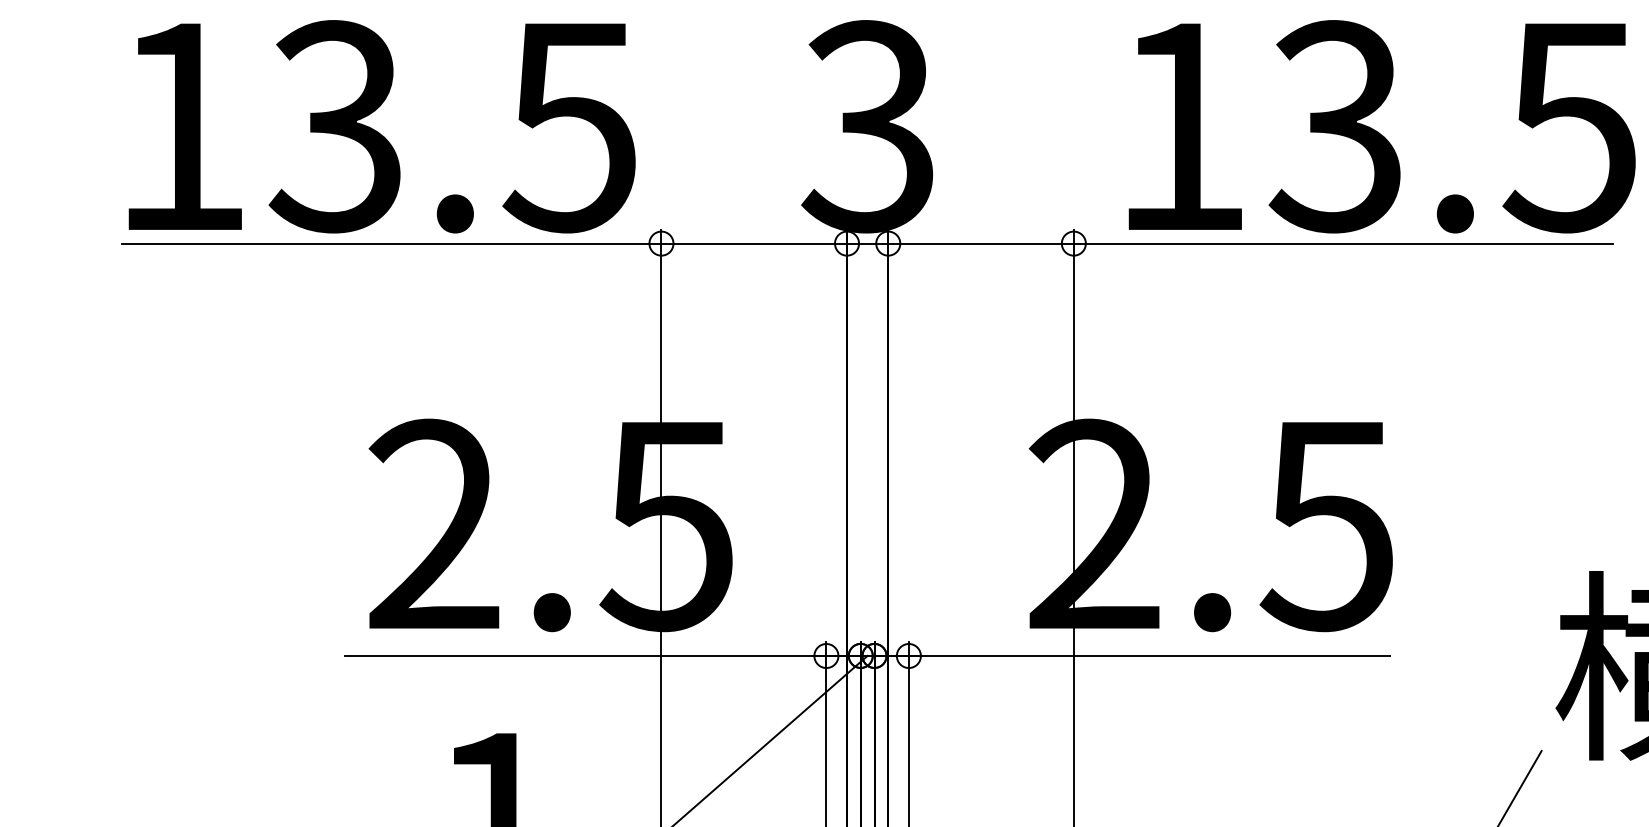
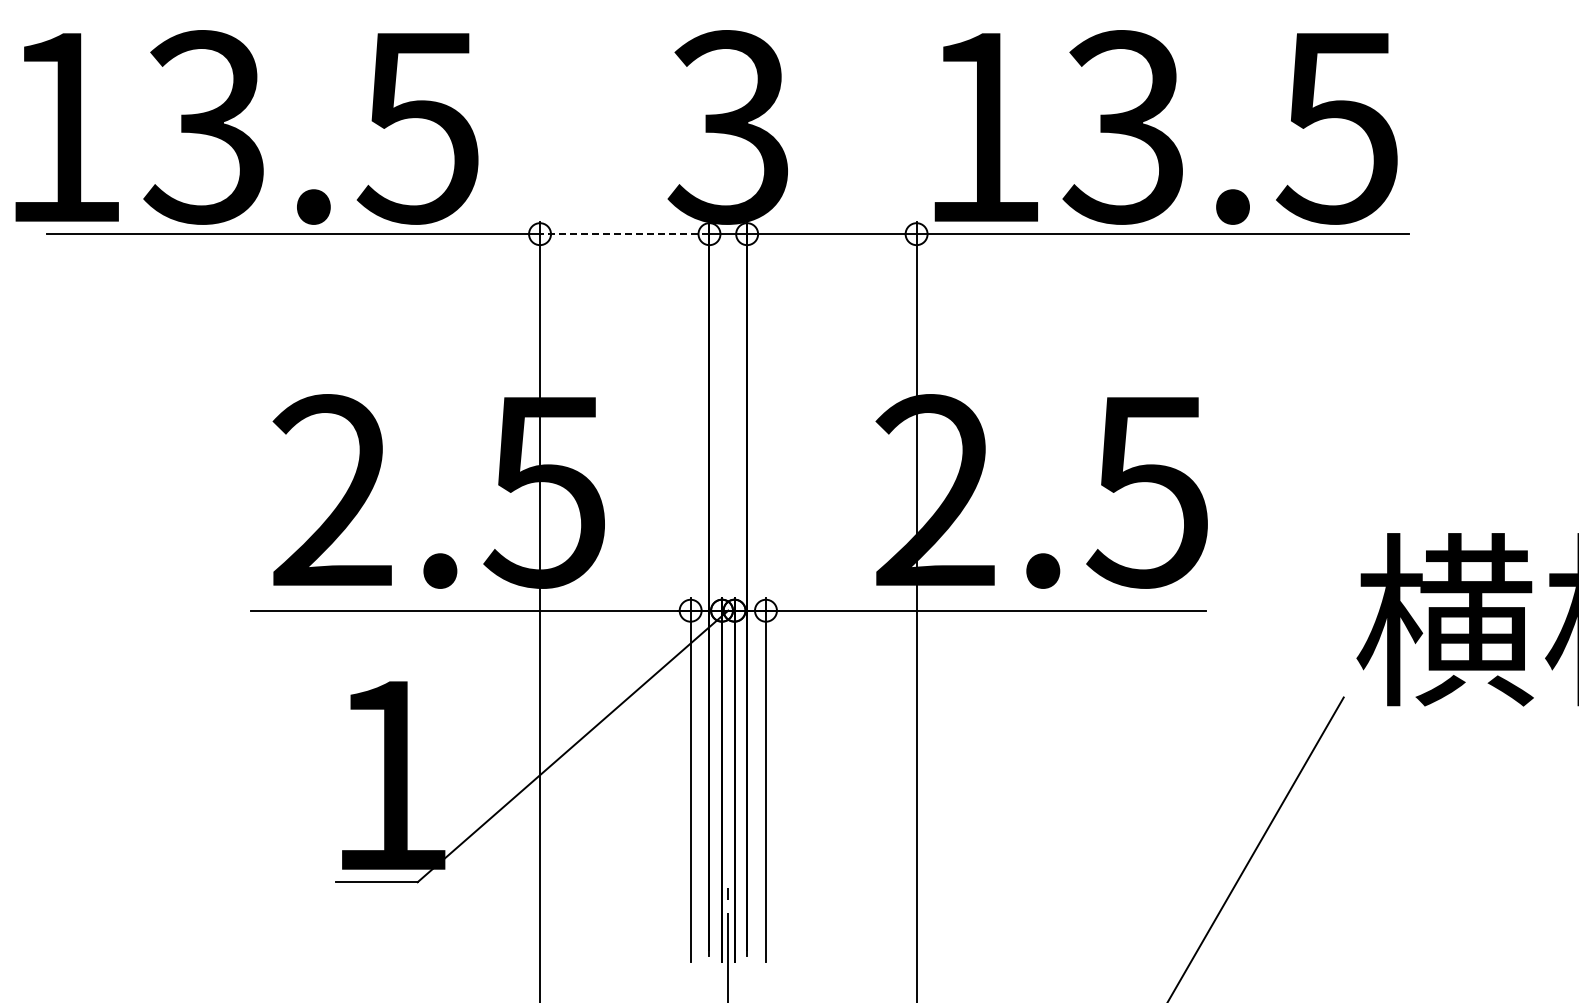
text: (381, 126) -> (246, 127), moved
text: (1381, 126) -> (1165, 127), moved
line: (753, 243) -> (624, 234), solid -> dashed

